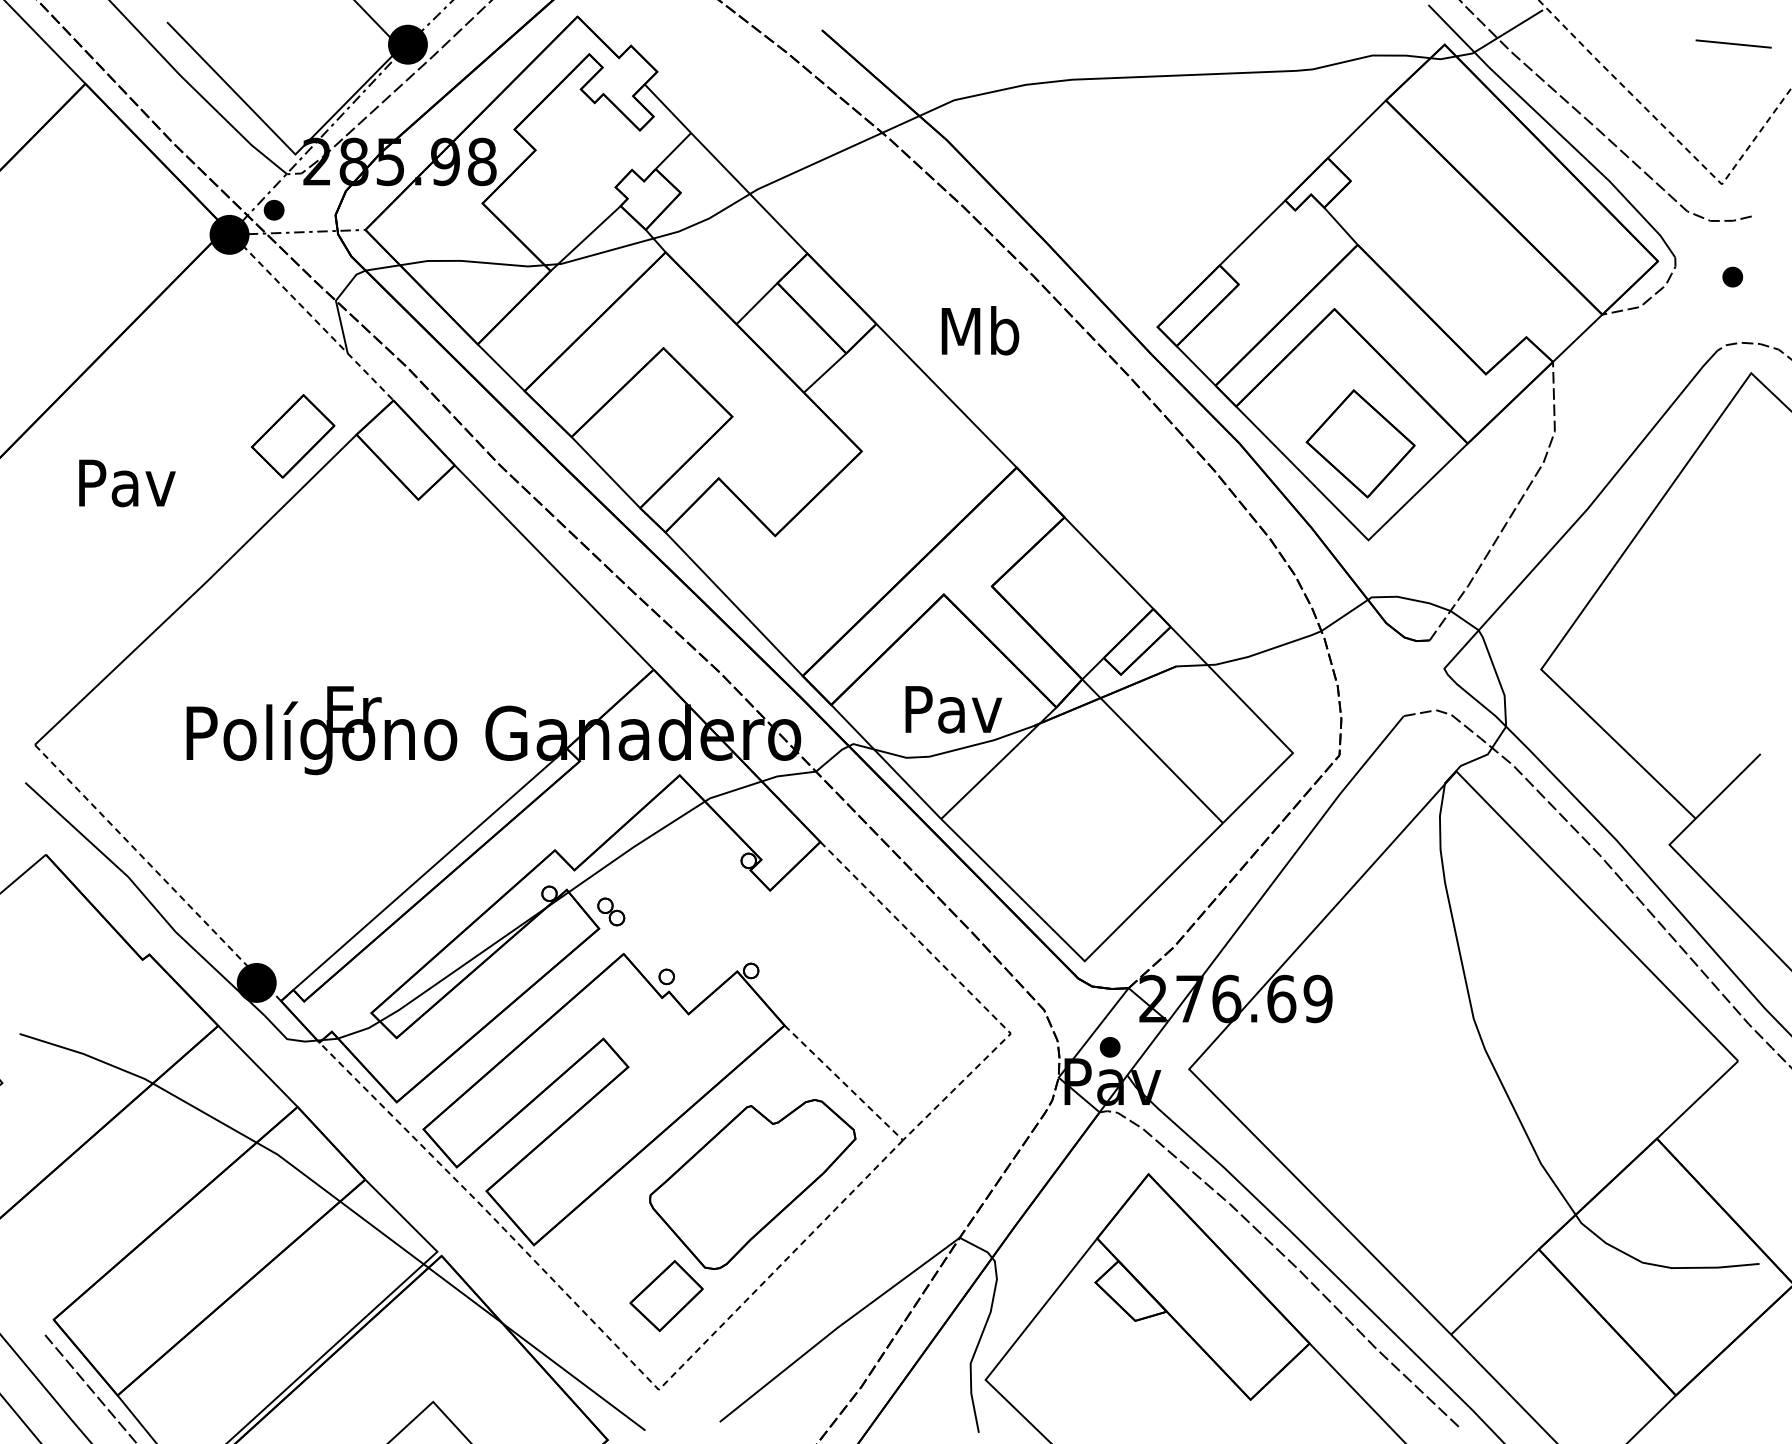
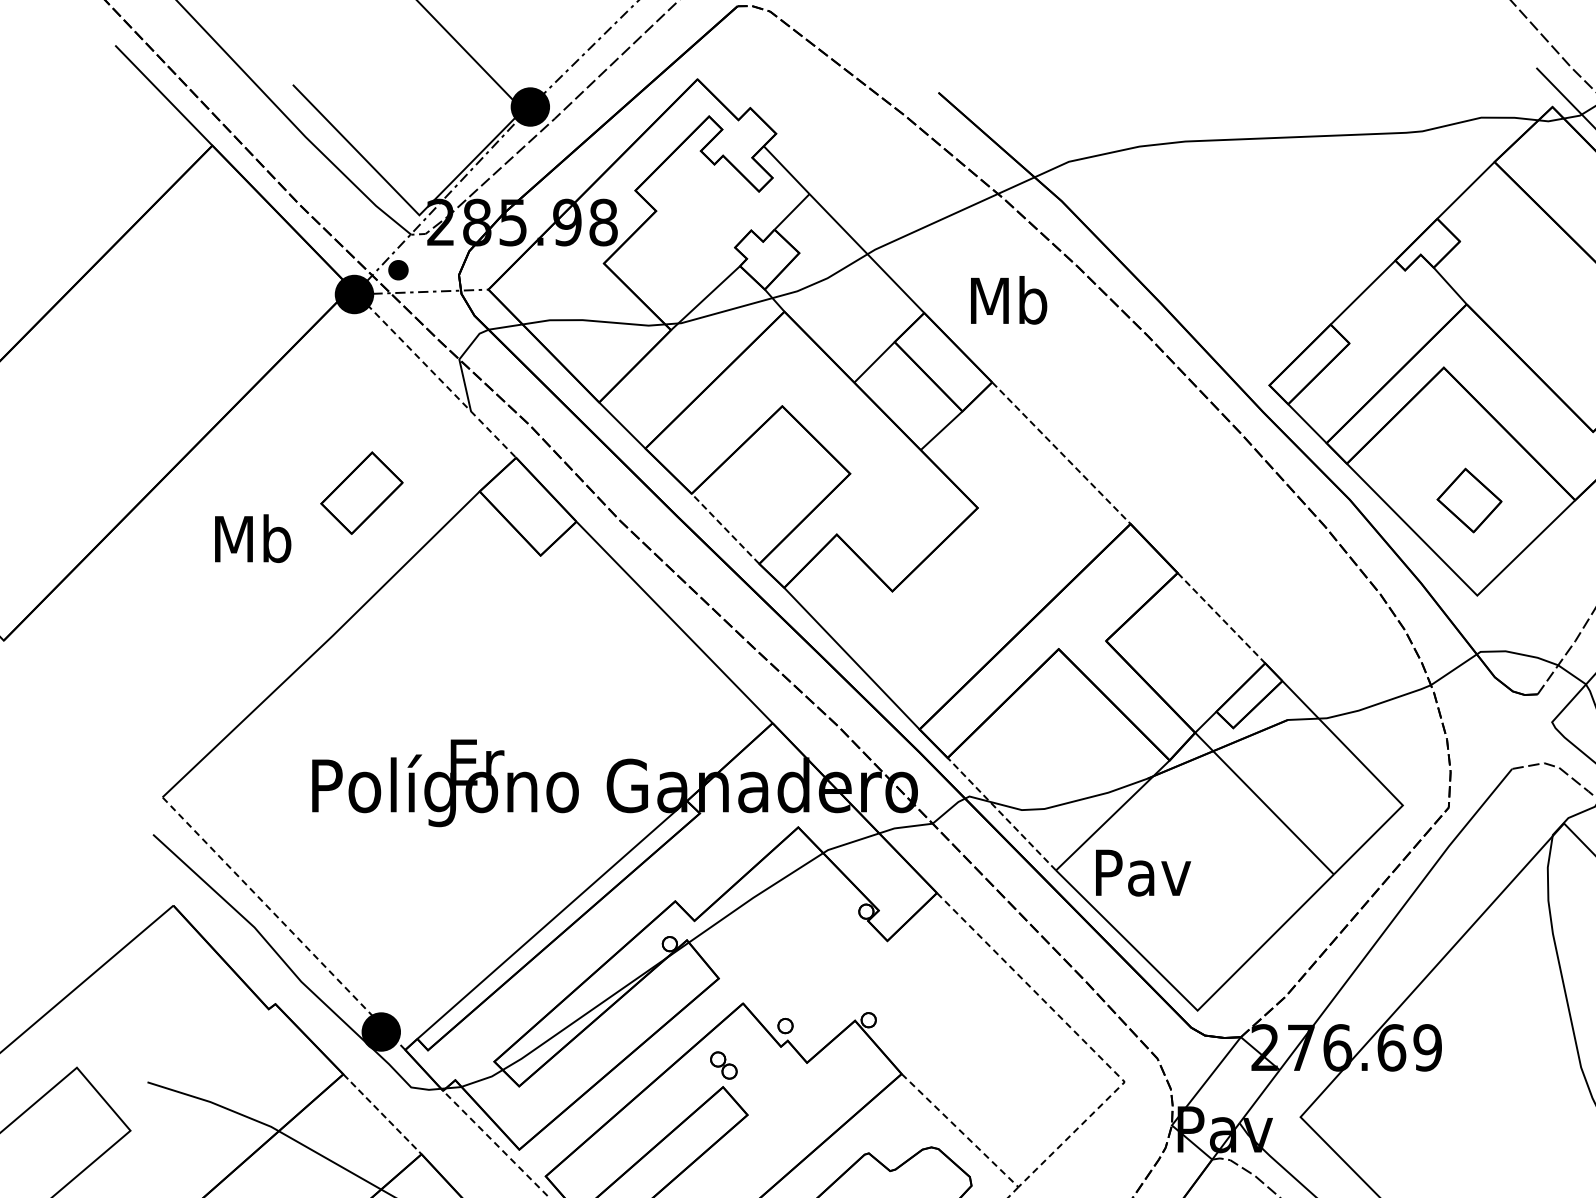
text: (980, 330) -> (1009, 300), moved
line: (946, 396) -> (1061, 453), solid -> dashed
part: (292, 436) -> (361, 493), moved
part: (1360, 443) -> (1469, 500), size x0.6
line: (605, 472) -> (725, 528), solid -> dashed
text: (127, 482) -> (253, 538), Pav -> Mb
line: (1108, 563) -> (1221, 618), solid -> dashed
text: (953, 709) -> (1143, 872), moved
line: (885, 761) -> (1001, 813), solid -> dashed
part: (611, 911) -> (724, 1065), moved
part: (1109, 1047) -> (1222, 1095), removed
line: (257, 1066) -> (382, 1114), solid -> dashed

